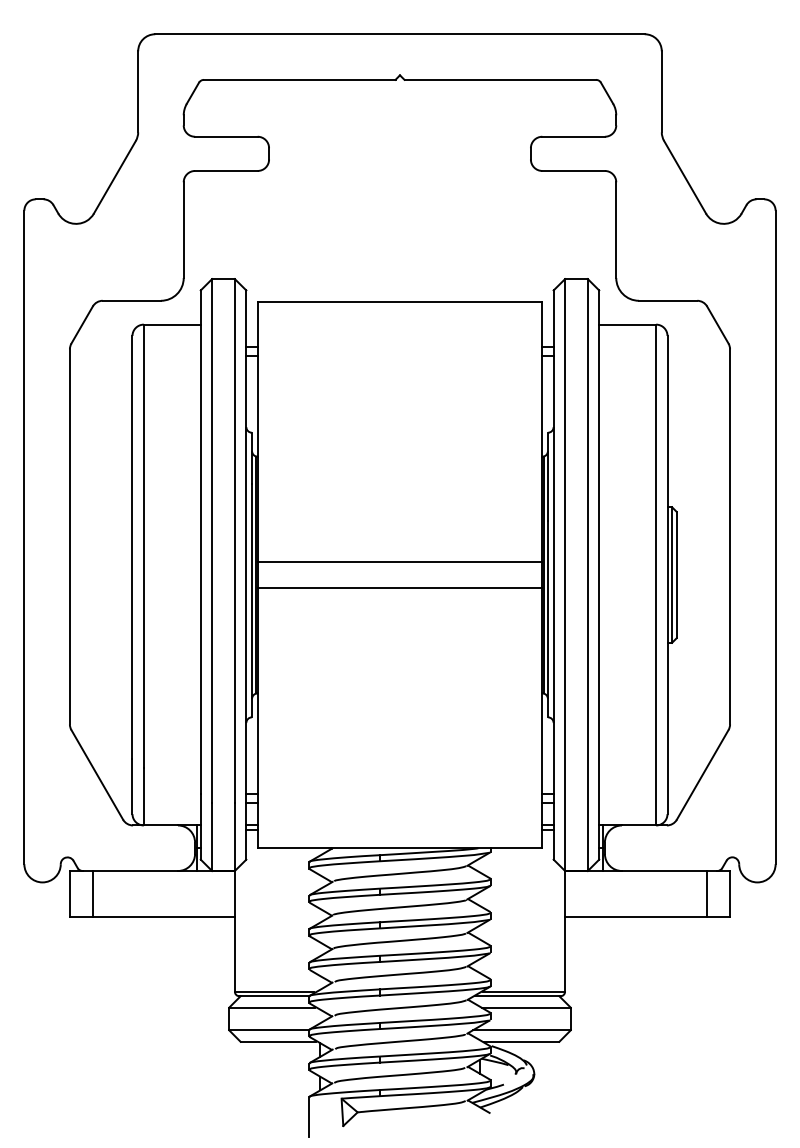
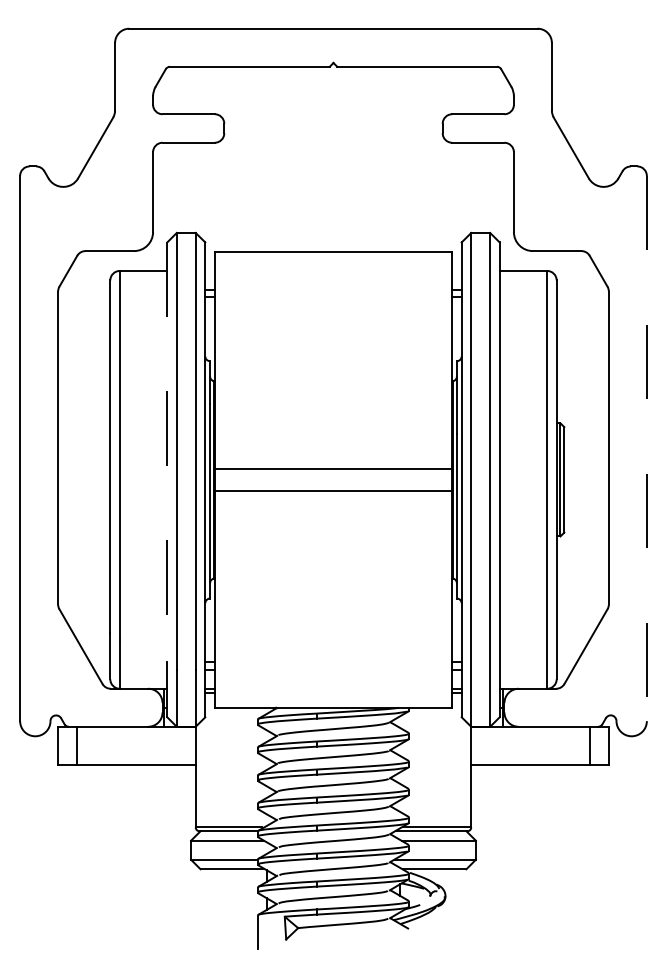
line: (775, 537) -> (646, 448), solid -> dashed
line: (201, 542) -> (167, 452), solid -> dashed

